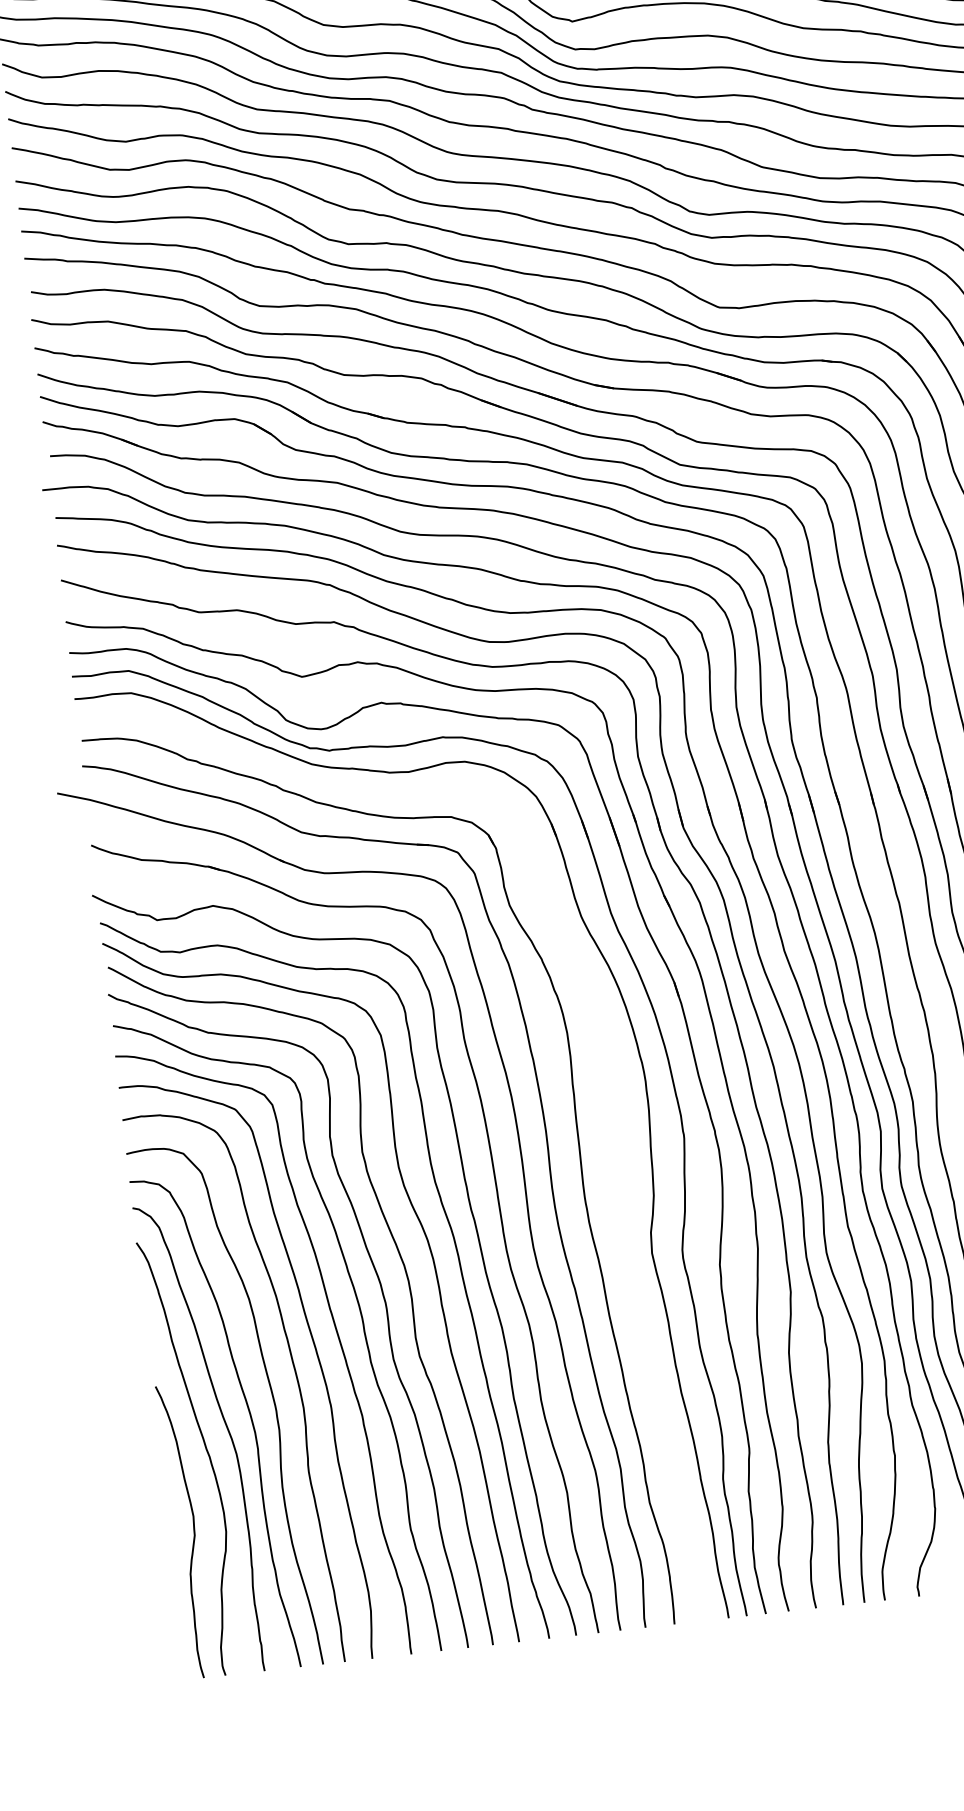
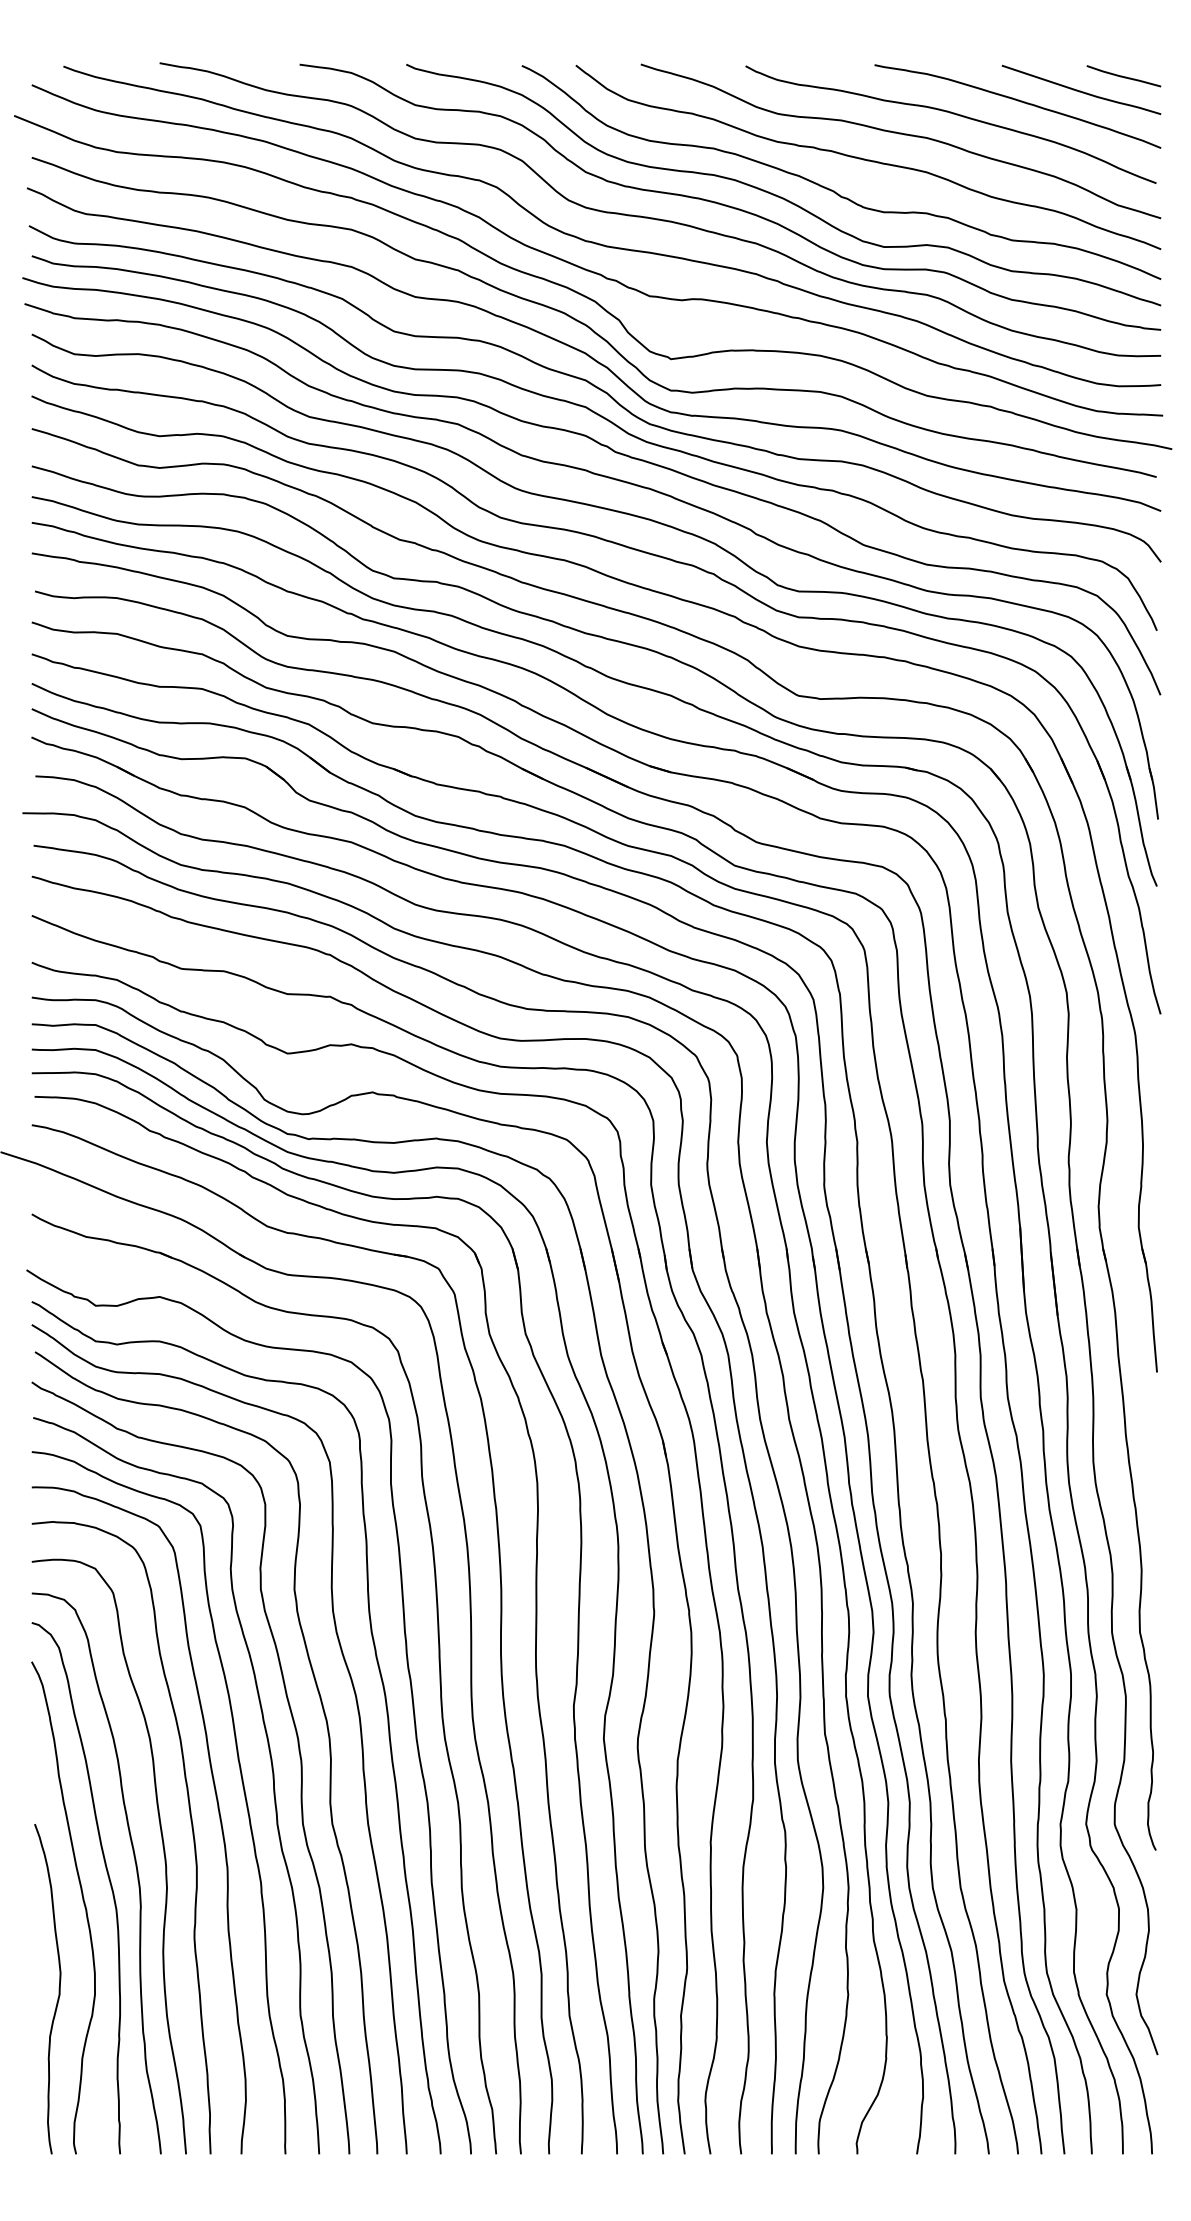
part: (616, 1146) -> (577, 1615), added

